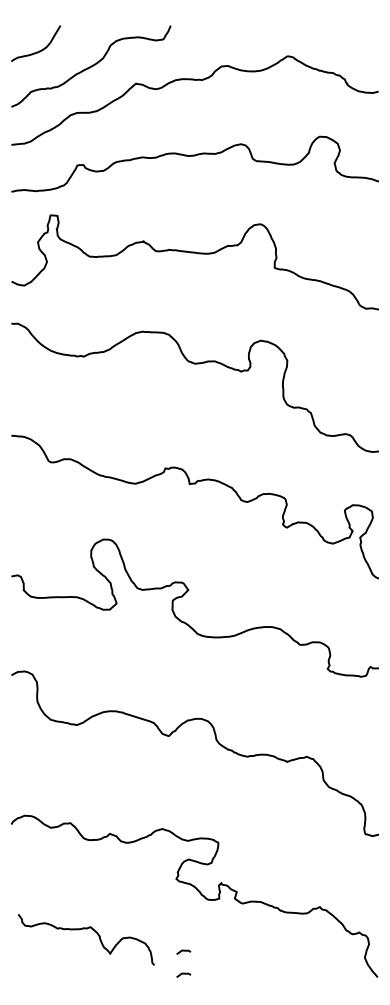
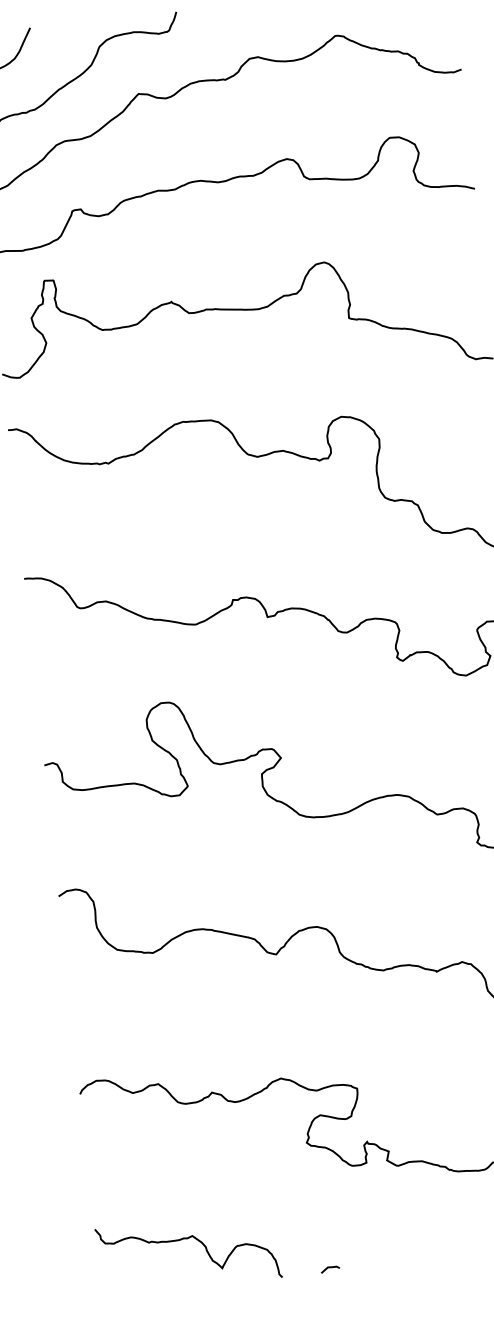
curve: (86, 929) -> (187, 1239), moved
line: (183, 951) -> (326, 1237), removed

